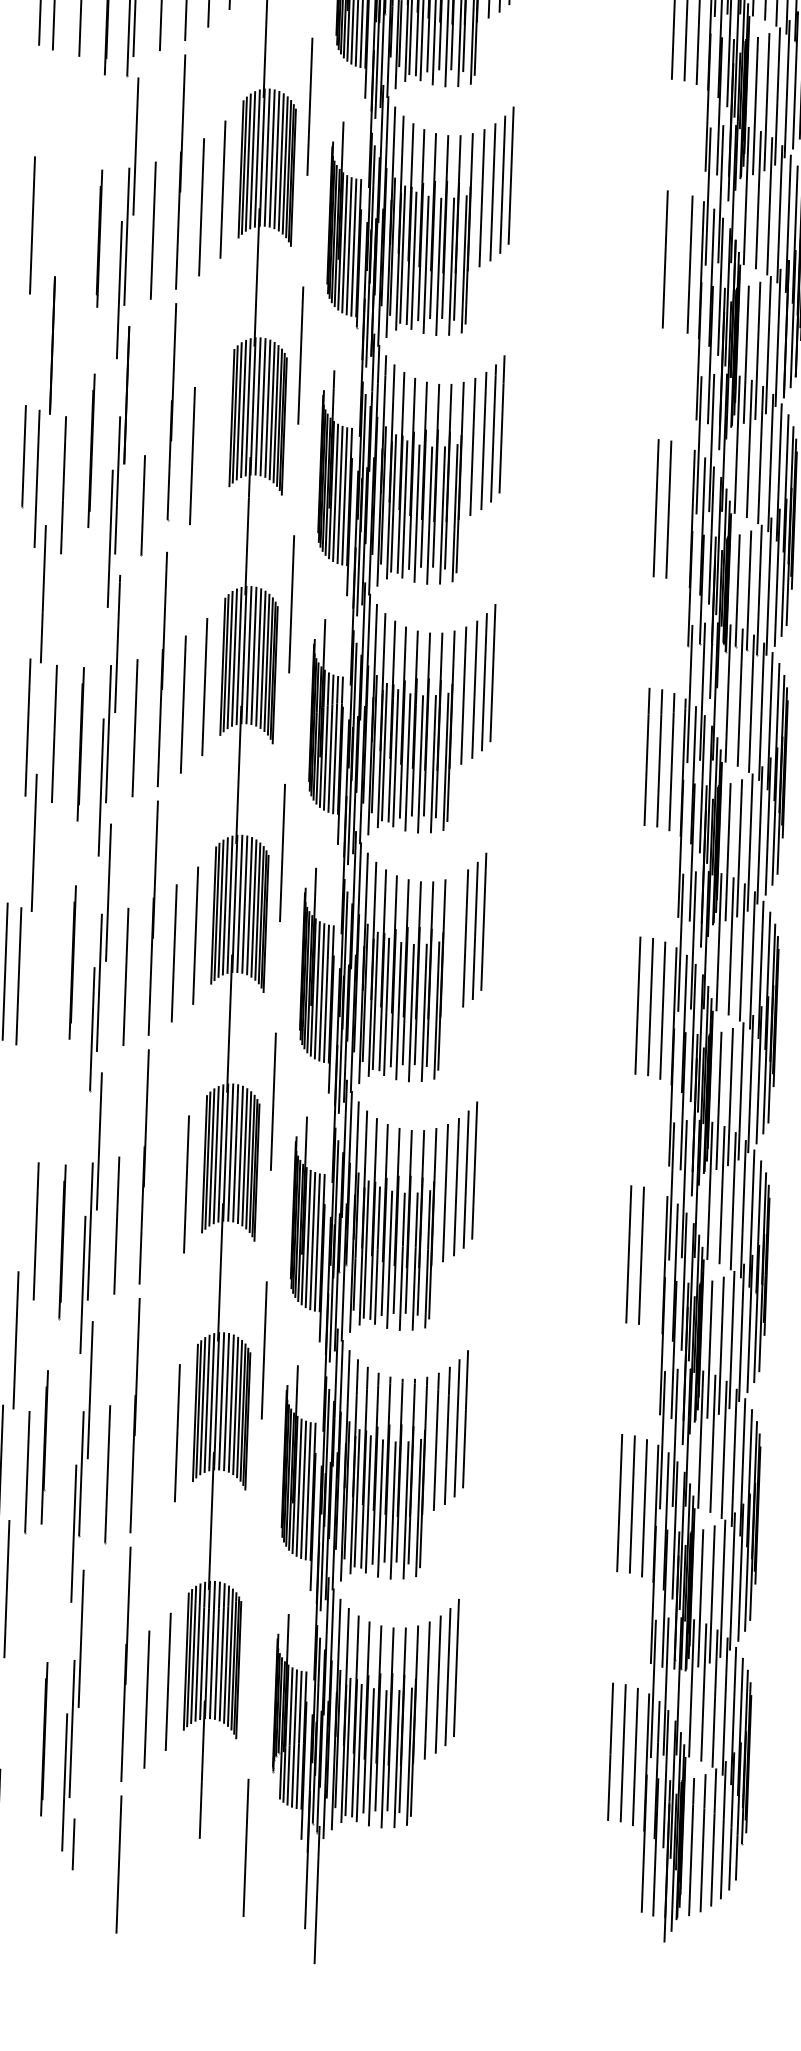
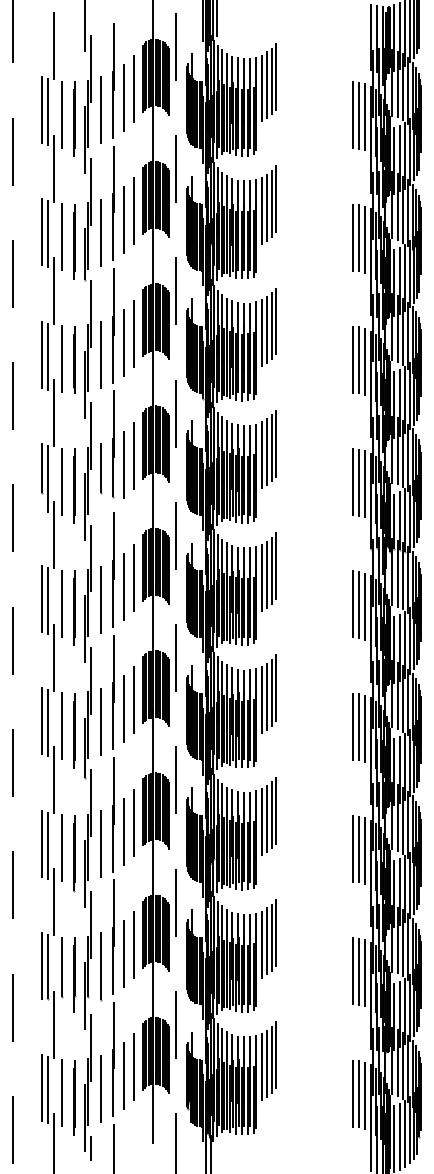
line: (61, 96) -> (53, 290), added
line: (46, 229) -> (48, 356), added
line: (72, 236) -> (61, 359), added
line: (678, 261) -> (359, 360), added
line: (213, 437) -> (134, 455), added
line: (91, 449) -> (74, 485), moved
line: (144, 506) -> (101, 468), moved
line: (681, 513) -> (365, 484), added
line: (14, 723) -> (41, 599), added
line: (454, 943) -> (261, 699), added
line: (72, 962) -> (74, 730), moved
line: (45, 983) -> (61, 726), added
line: (25, 1090) -> (53, 779), added
line: (163, 1201) -> (123, 831), added
line: (9, 1224) -> (48, 845), added
line: (654, 1260) -> (365, 851), added
line: (44, 1445) -> (74, 974), moved
line: (156, 1449) -> (124, 953), added
line: (254, 1600) -> (175, 1025), added
line: (97, 1722) -> (100, 1088), added
line: (17, 1727) -> (61, 1092), added

